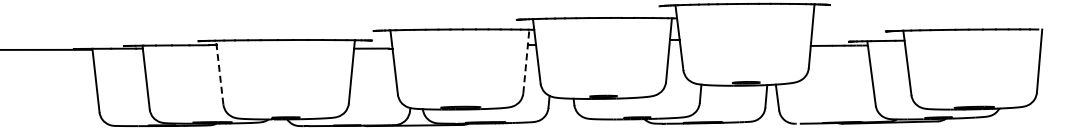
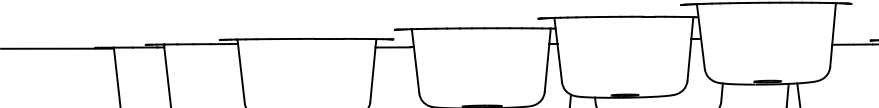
line: (526, 61) -> (547, 60), dashed -> solid
line: (219, 72) -> (240, 71), dashed -> solid

